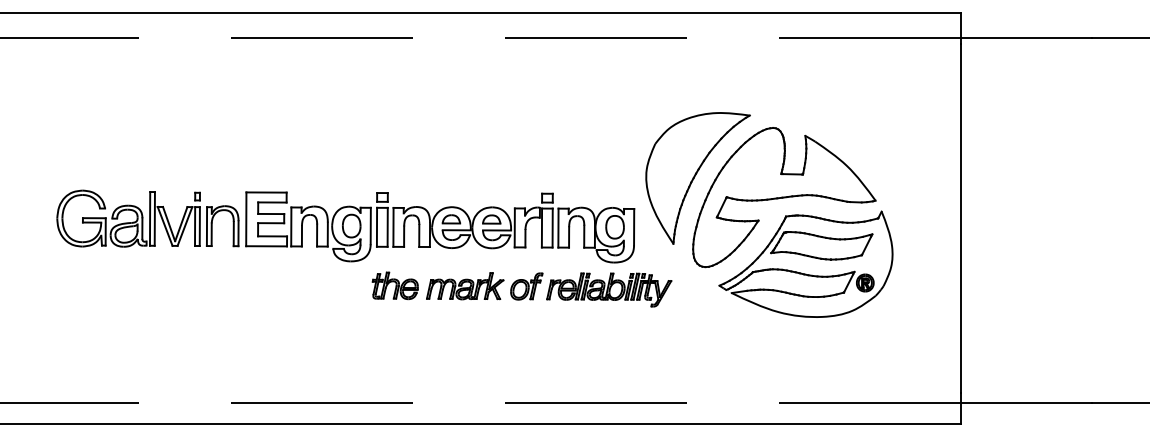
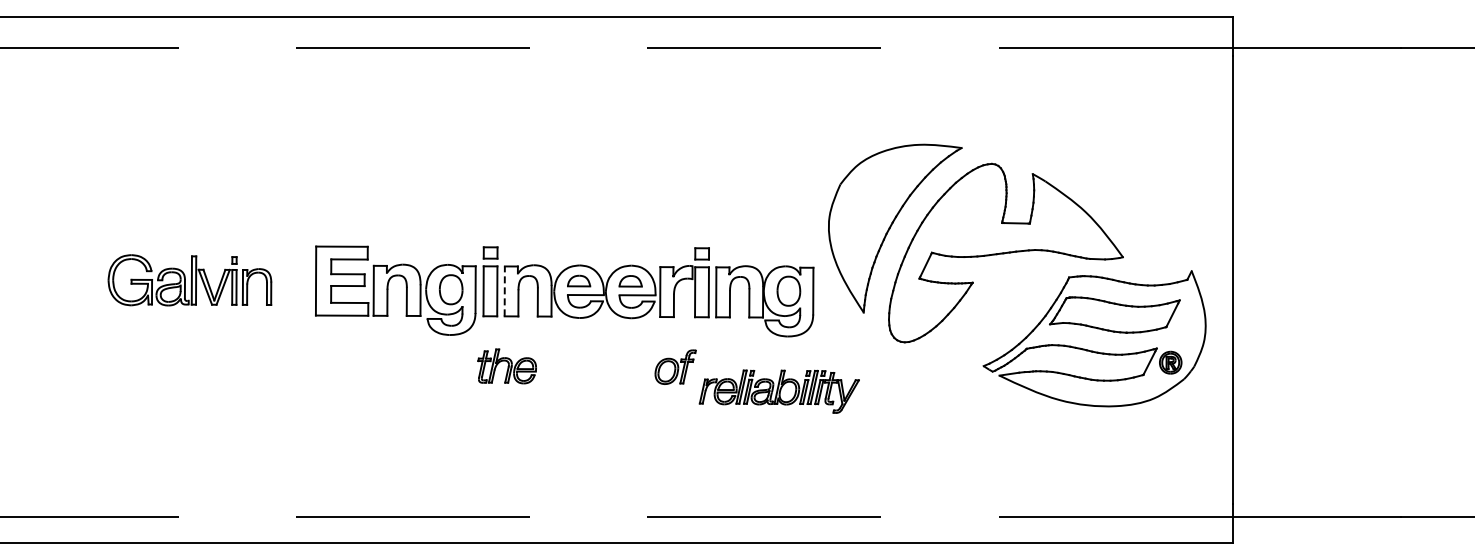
part: (147, 218) -> (189, 280), size x0.7
line: (393, 227) -> (504, 291), solid -> dashed
part: (805, 264) -> (1094, 338), moved
part: (465, 285) -> (596, 366), removed
part: (608, 289) -> (778, 391), moved

